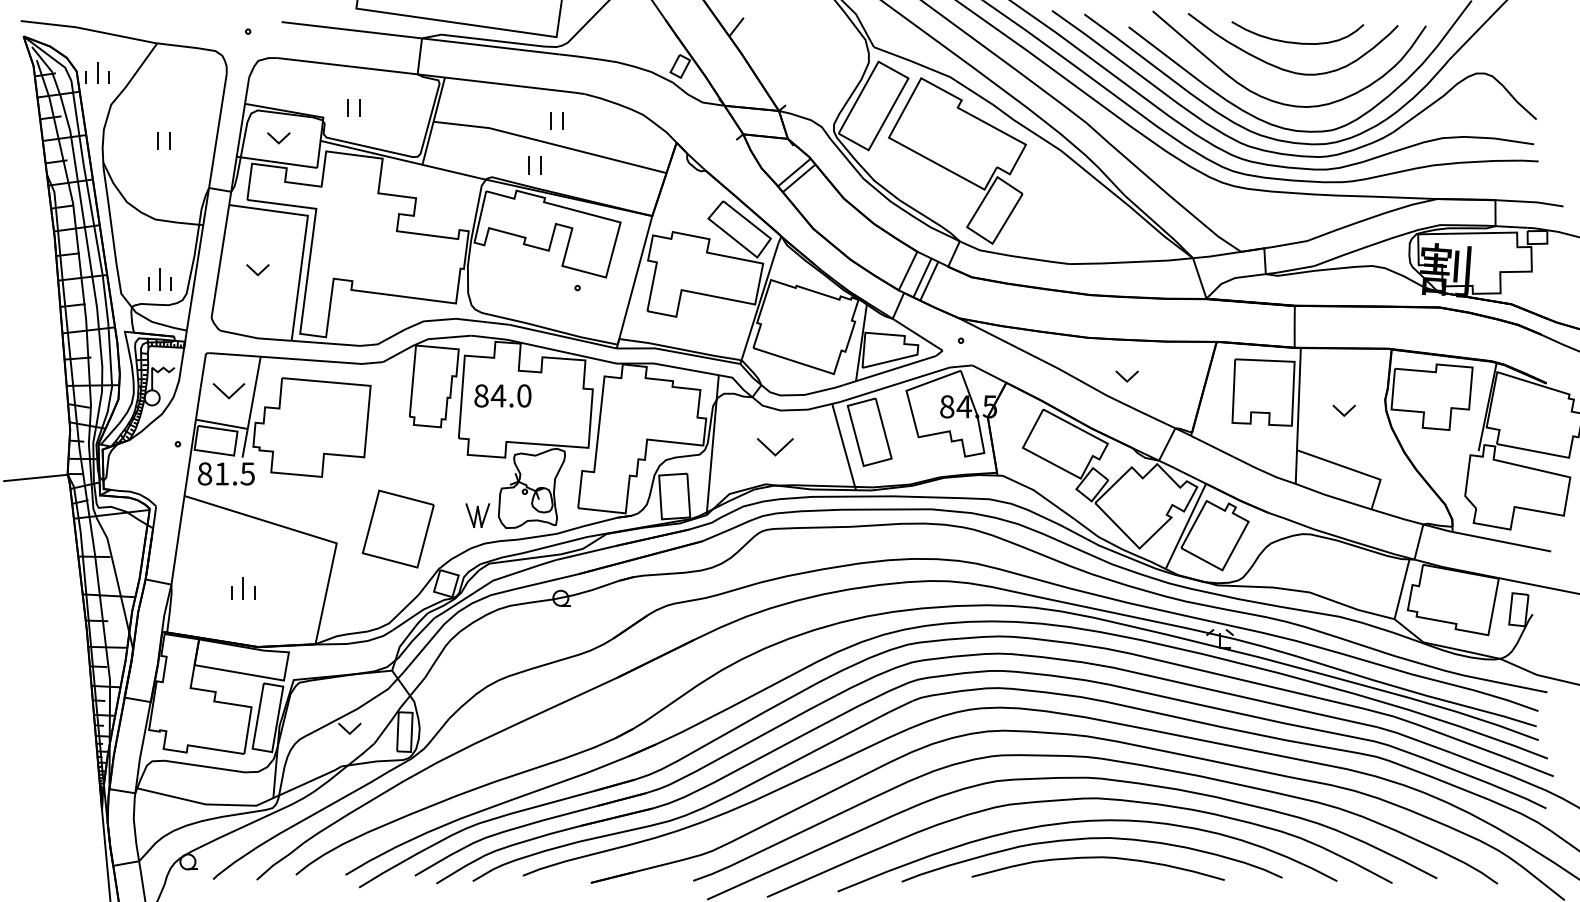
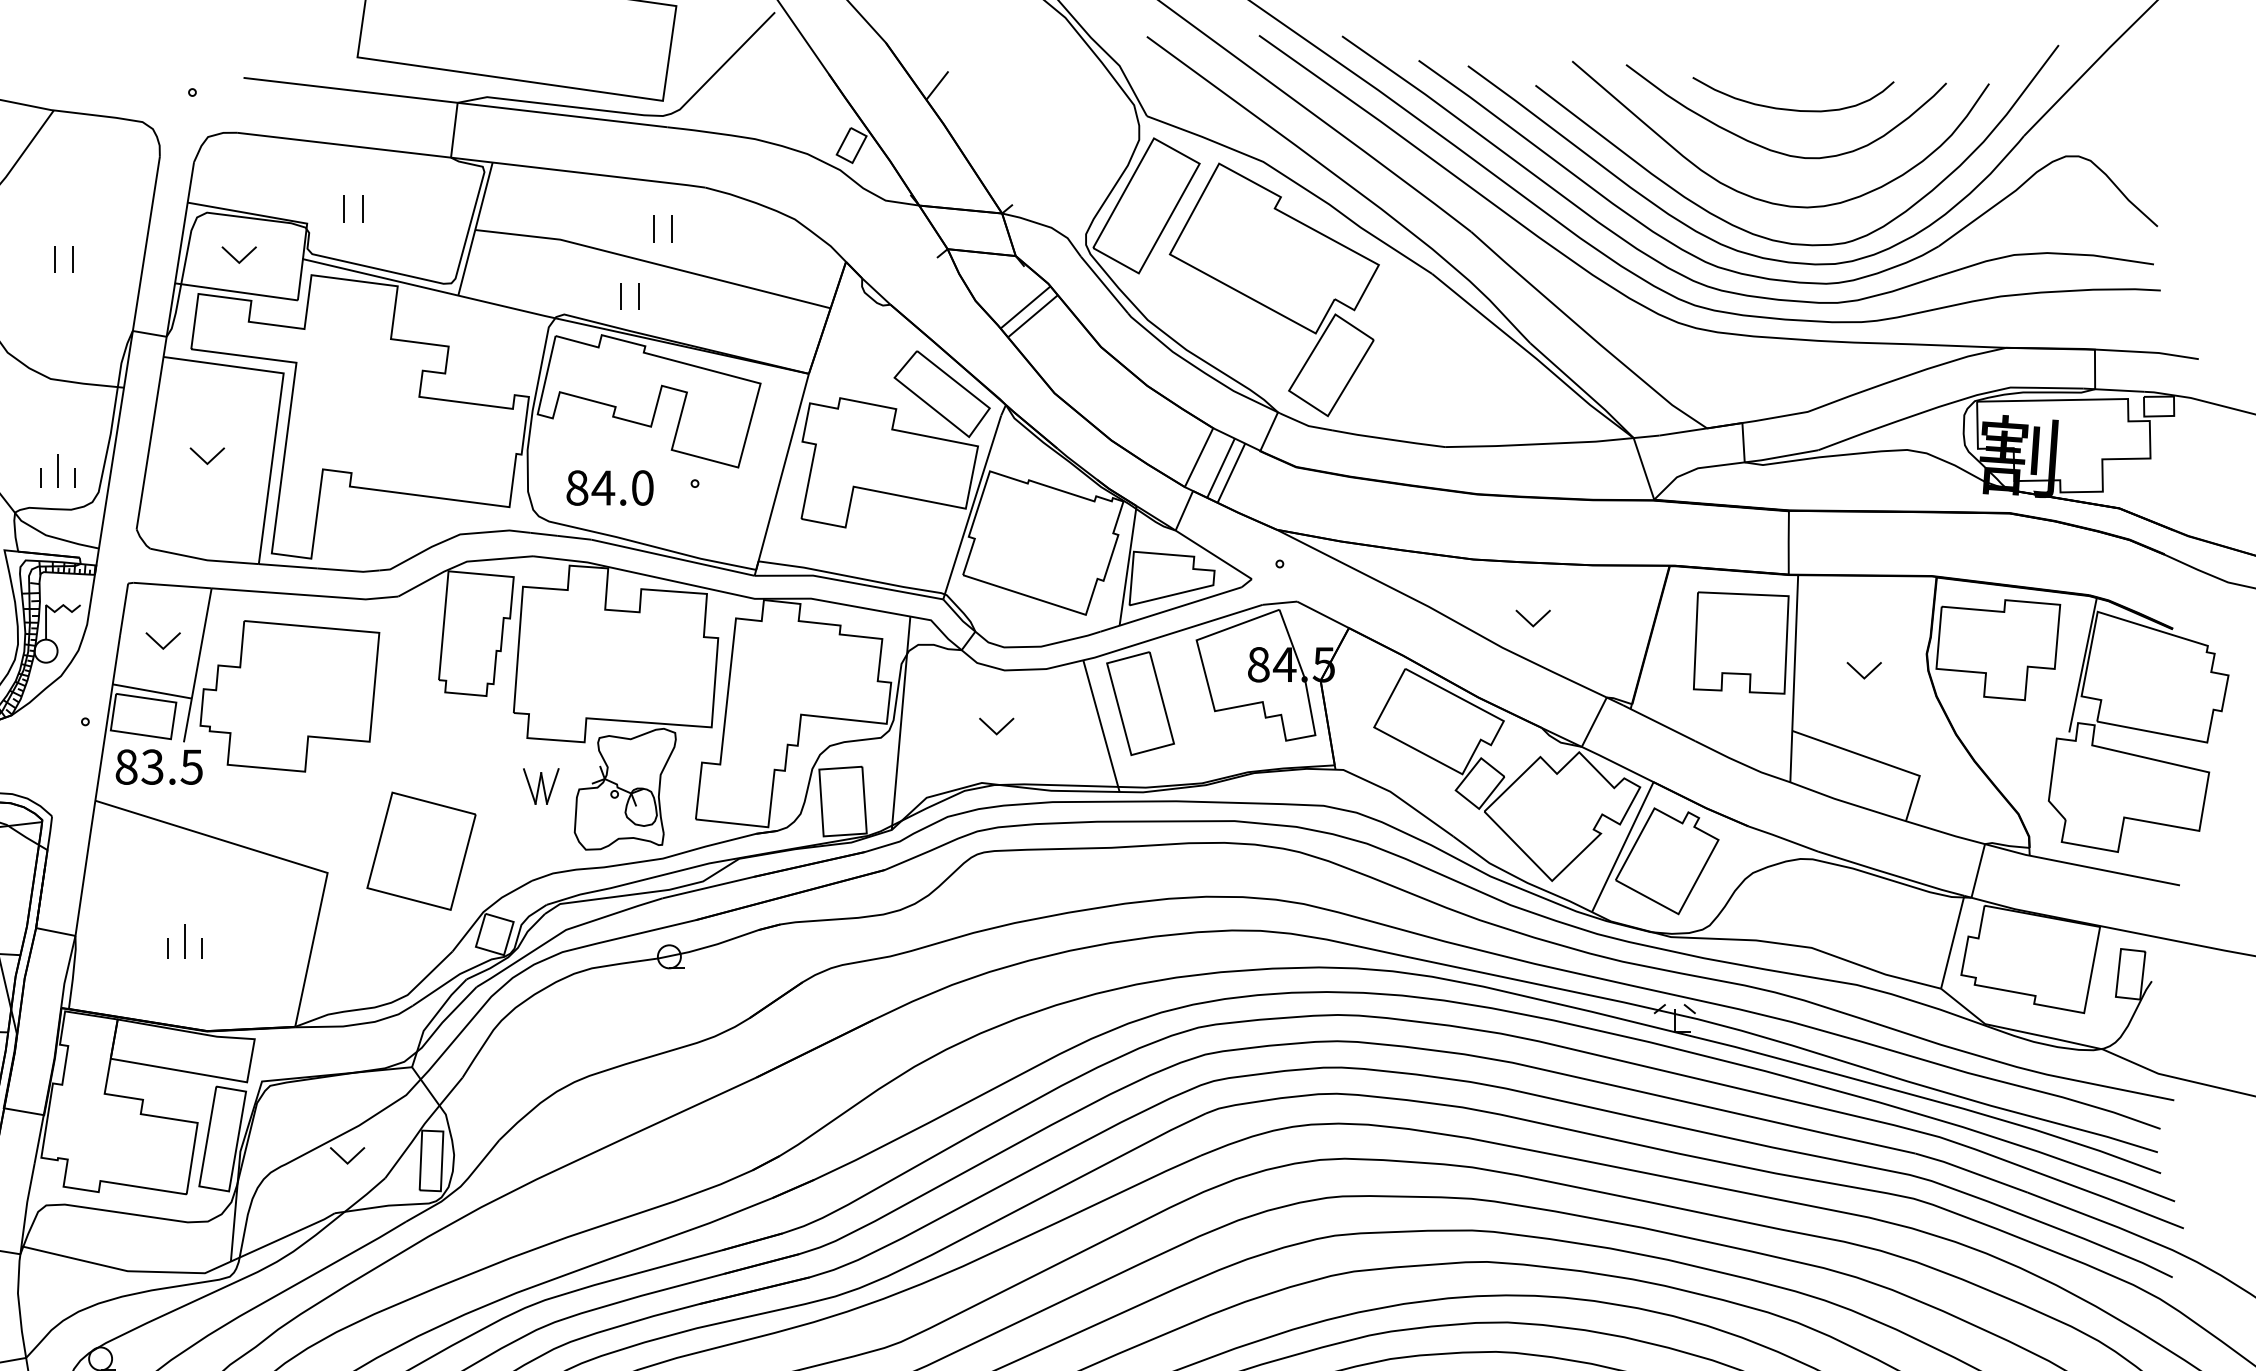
part: (228, 391) -> (162, 641), size x0.71
text: (502, 395) -> (609, 487), moved
part: (775, 447) -> (996, 726), size x0.62
text: (221, 473) -> (151, 766), 81.5 -> 83.5
part: (477, 515) -> (540, 786), moved

